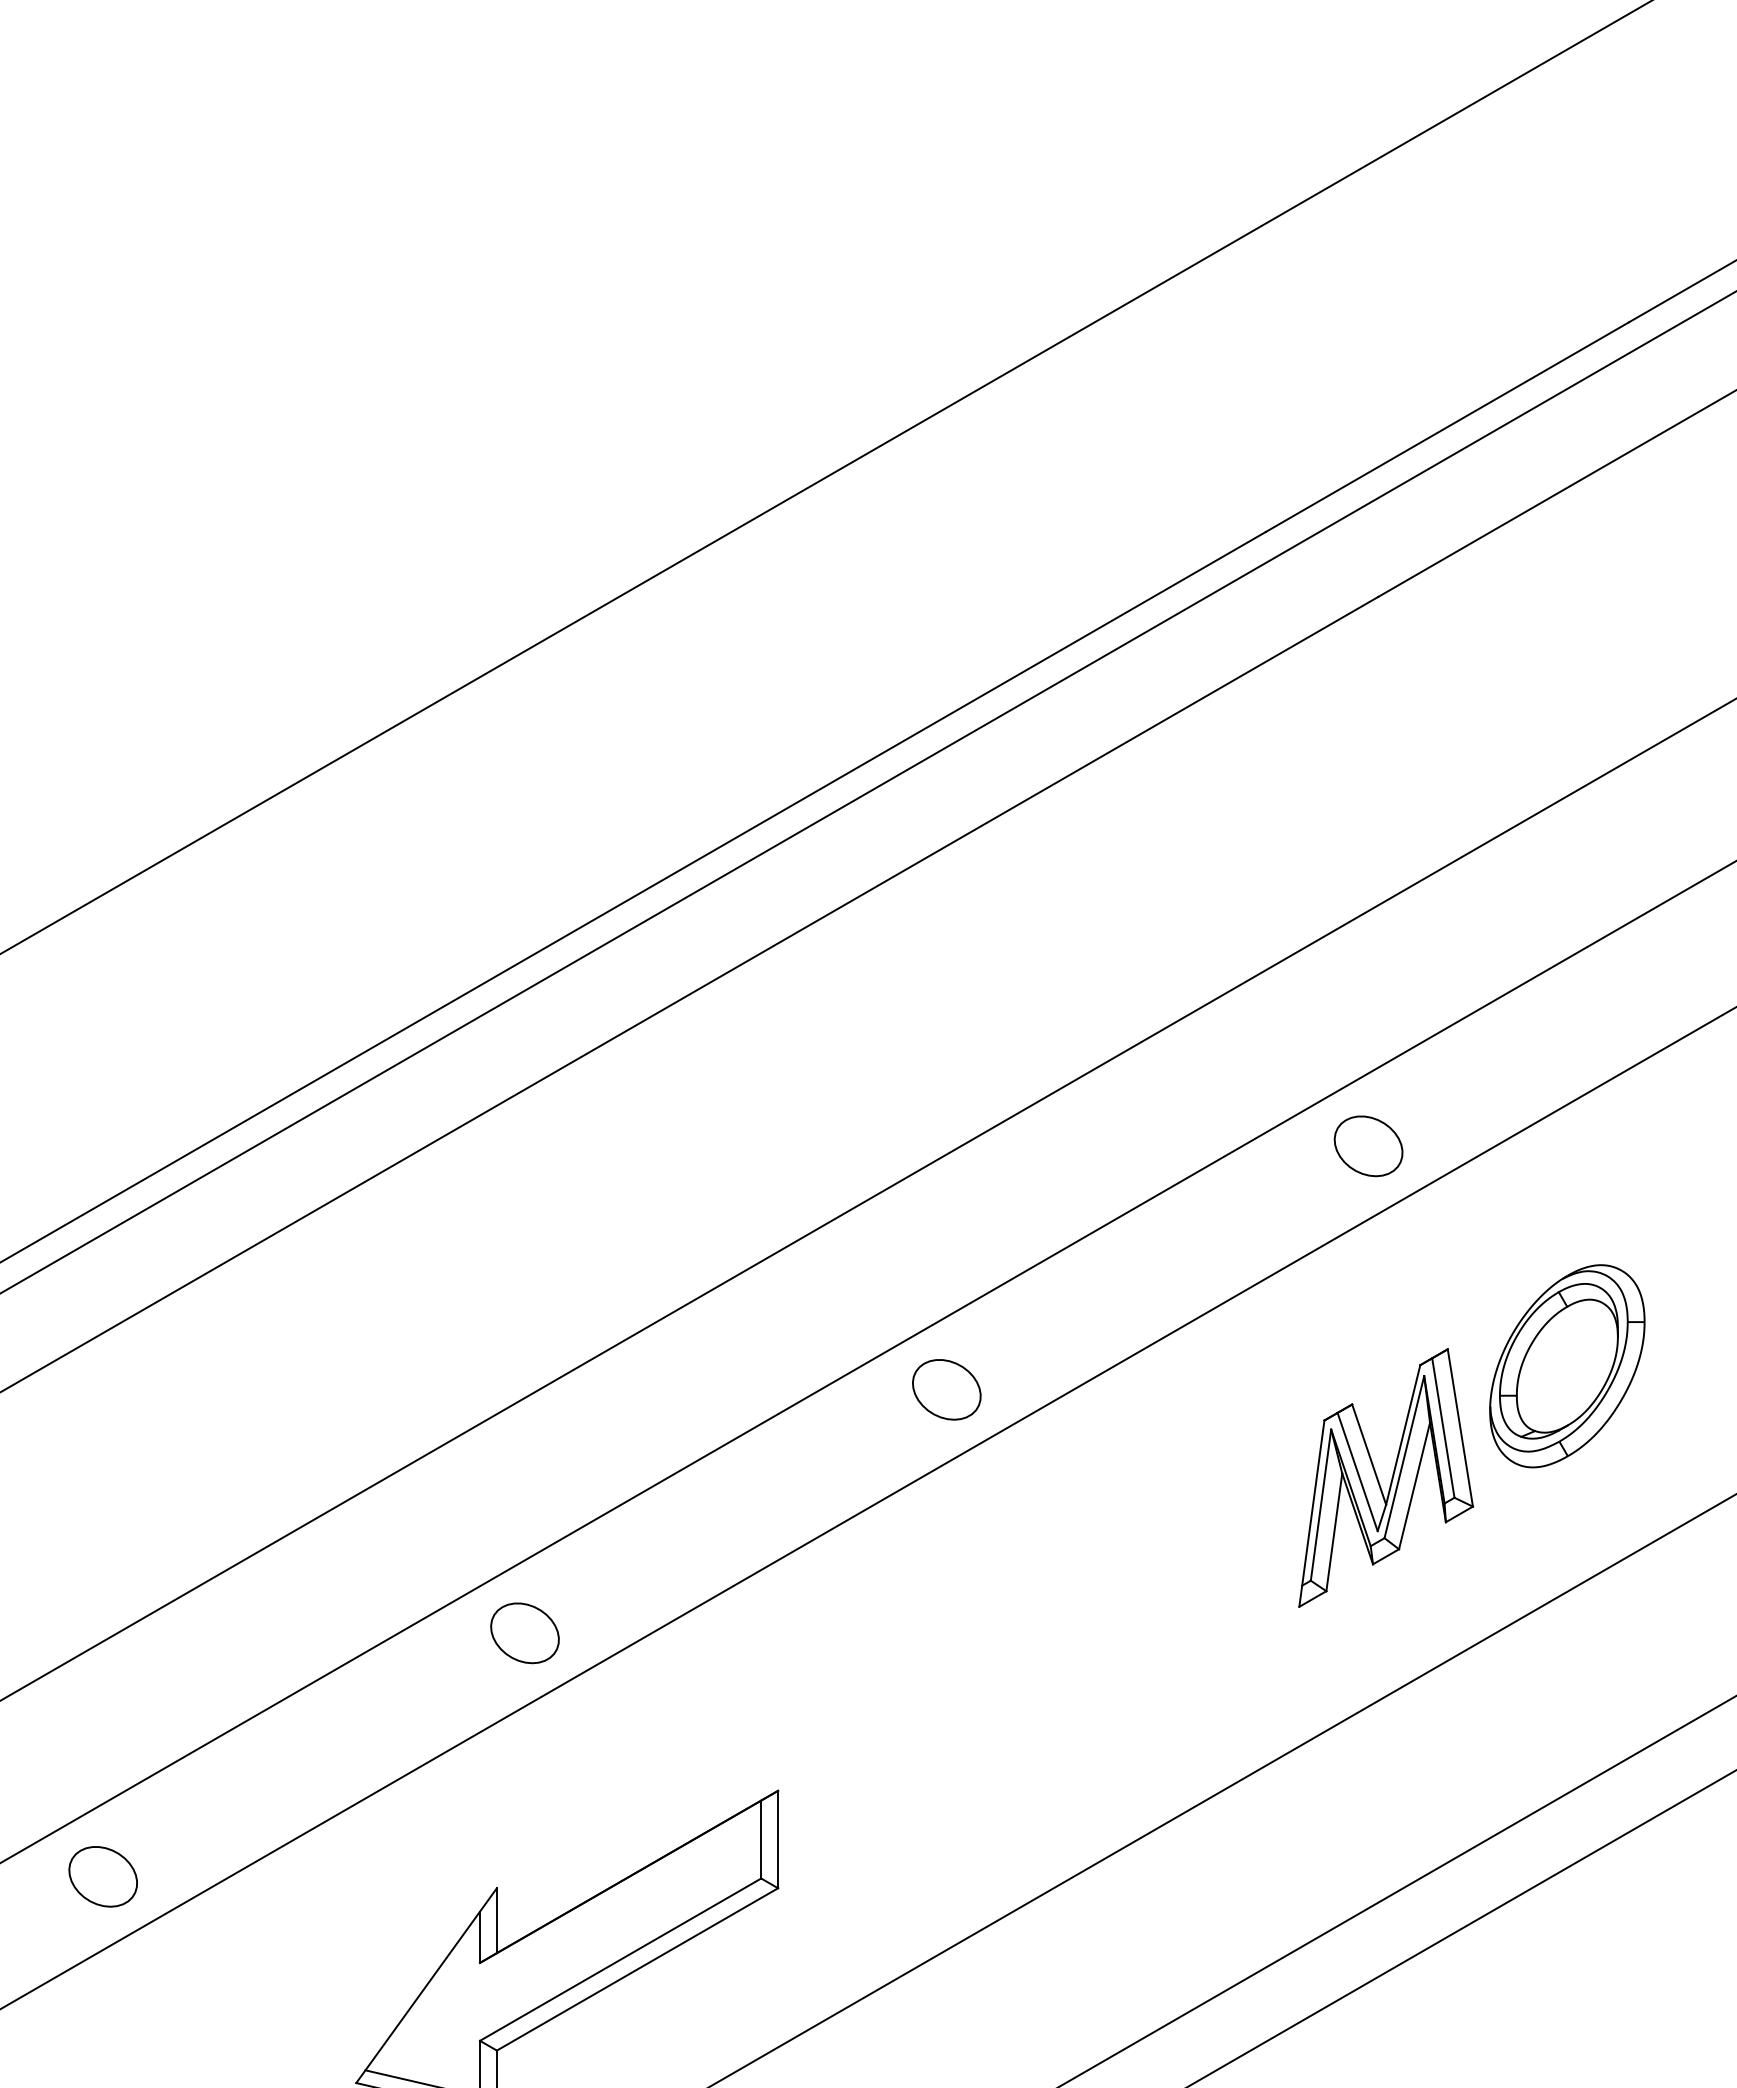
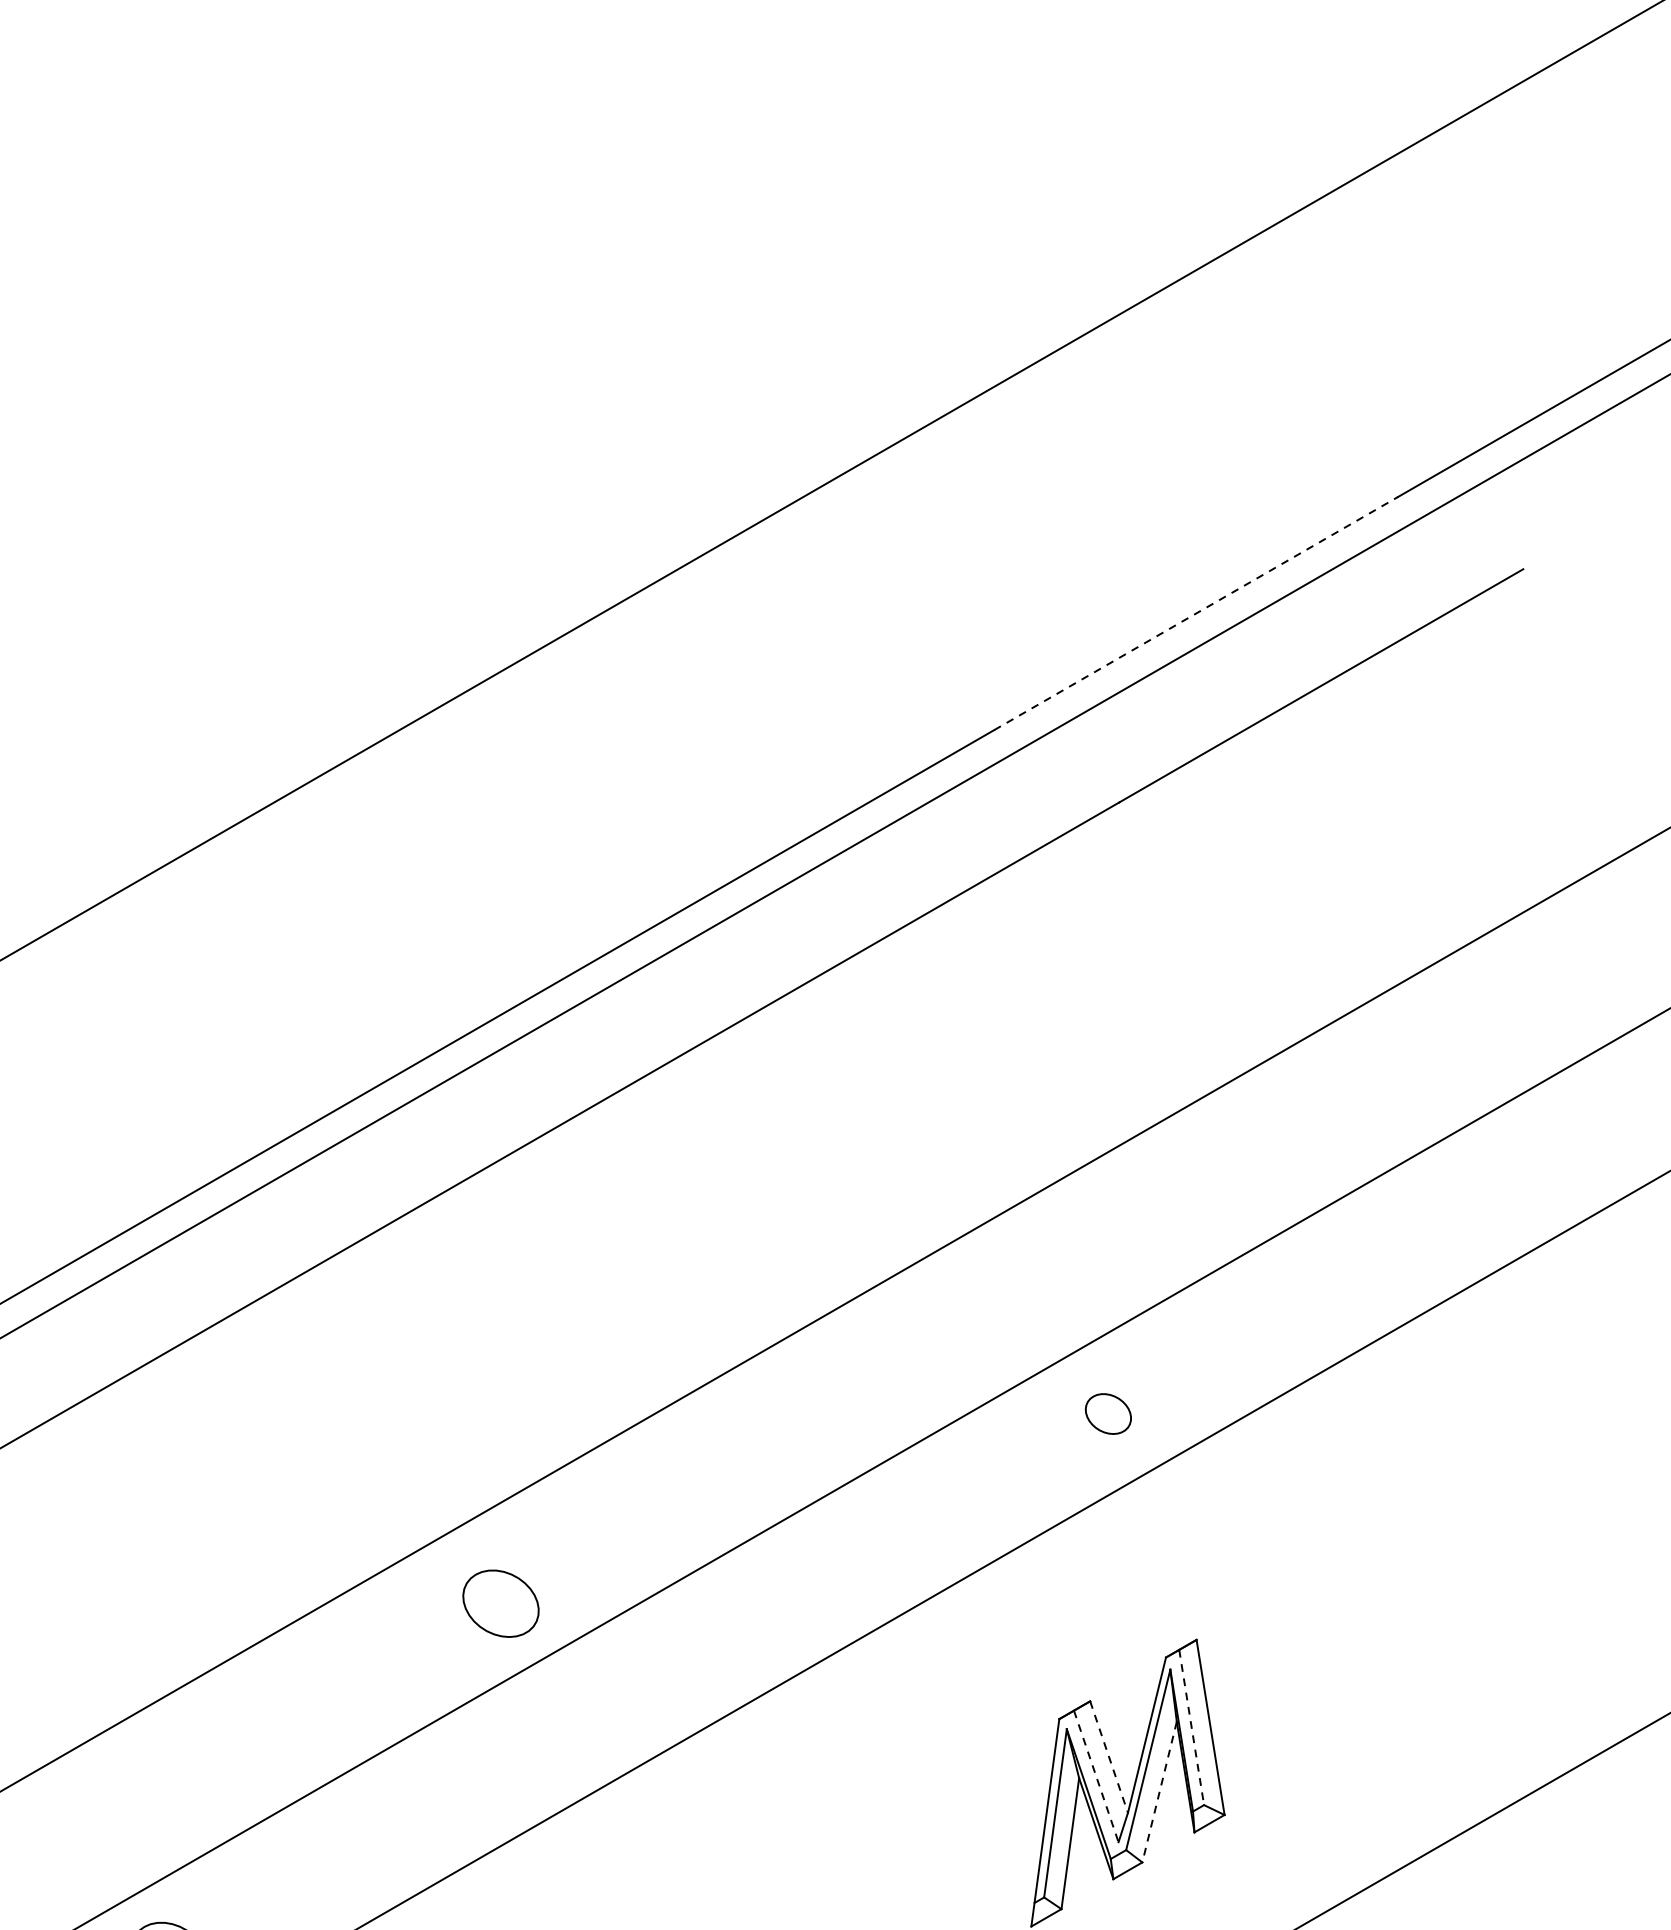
line: (1447, 427) -> (1196, 613), solid -> dashed
part: (1368, 1146) -> (1108, 1414), size x0.6
part: (1567, 1366) -> (1329, 1659), removed
part: (946, 1389) -> (500, 1603), moved
line: (1443, 1428) -> (1191, 1728), solid -> dashed
line: (1369, 1454) -> (1109, 1756), solid -> dashed
line: (1357, 1472) -> (1096, 1777), solid -> dashed
line: (1414, 1486) -> (1159, 1792), solid -> dashed

